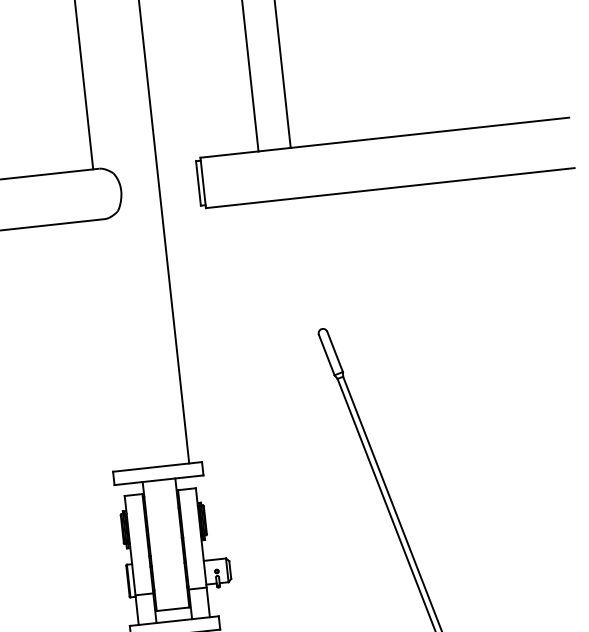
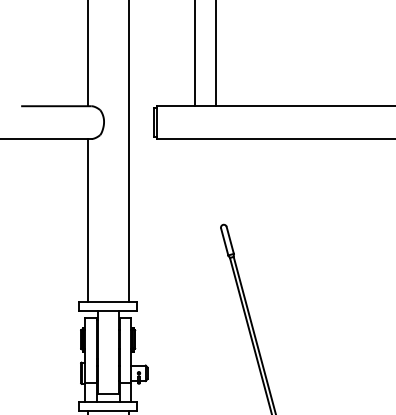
line: (112, 345) -> (87, 220), added

